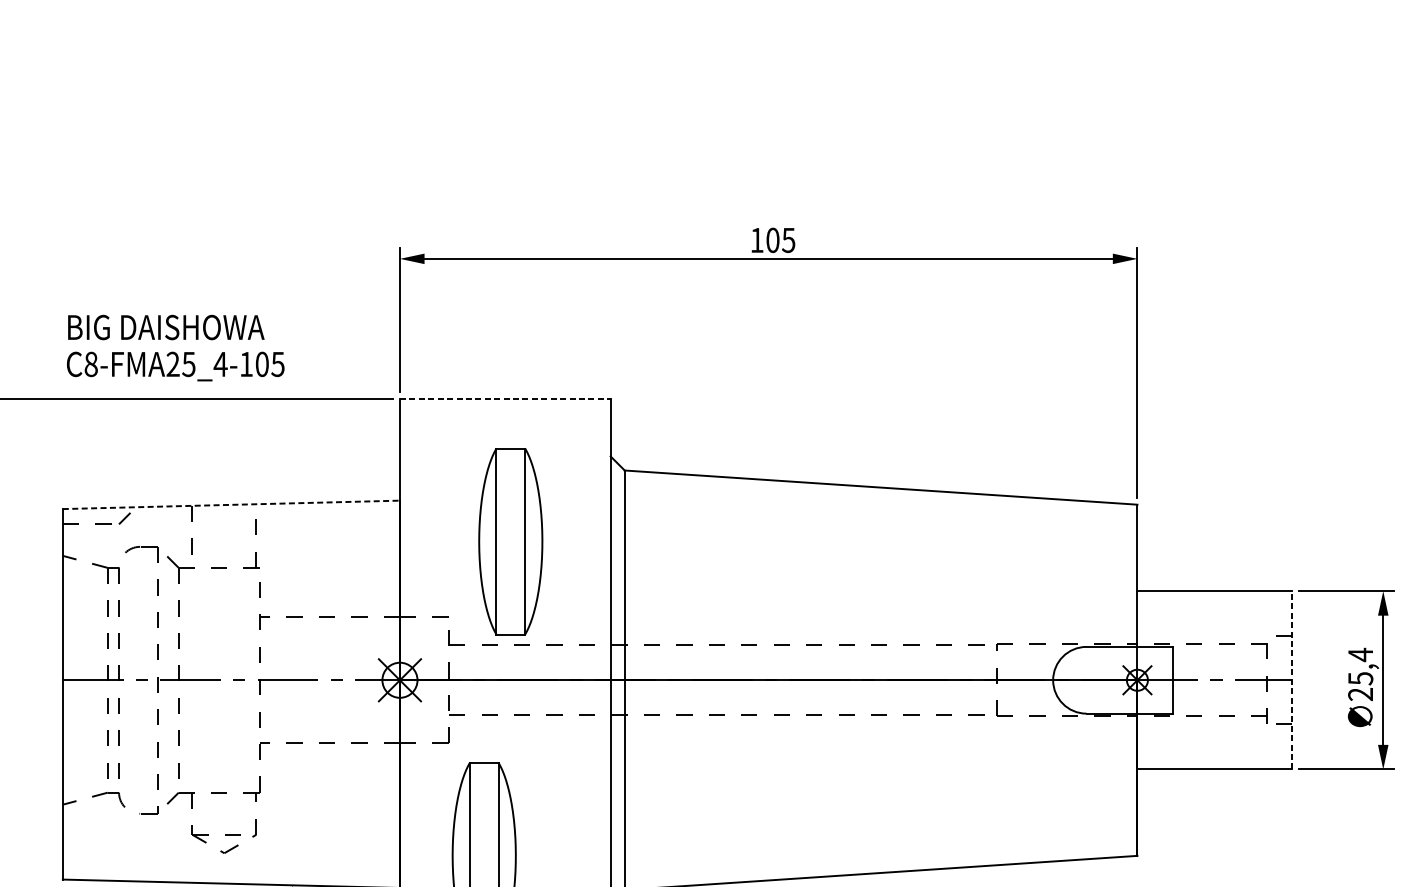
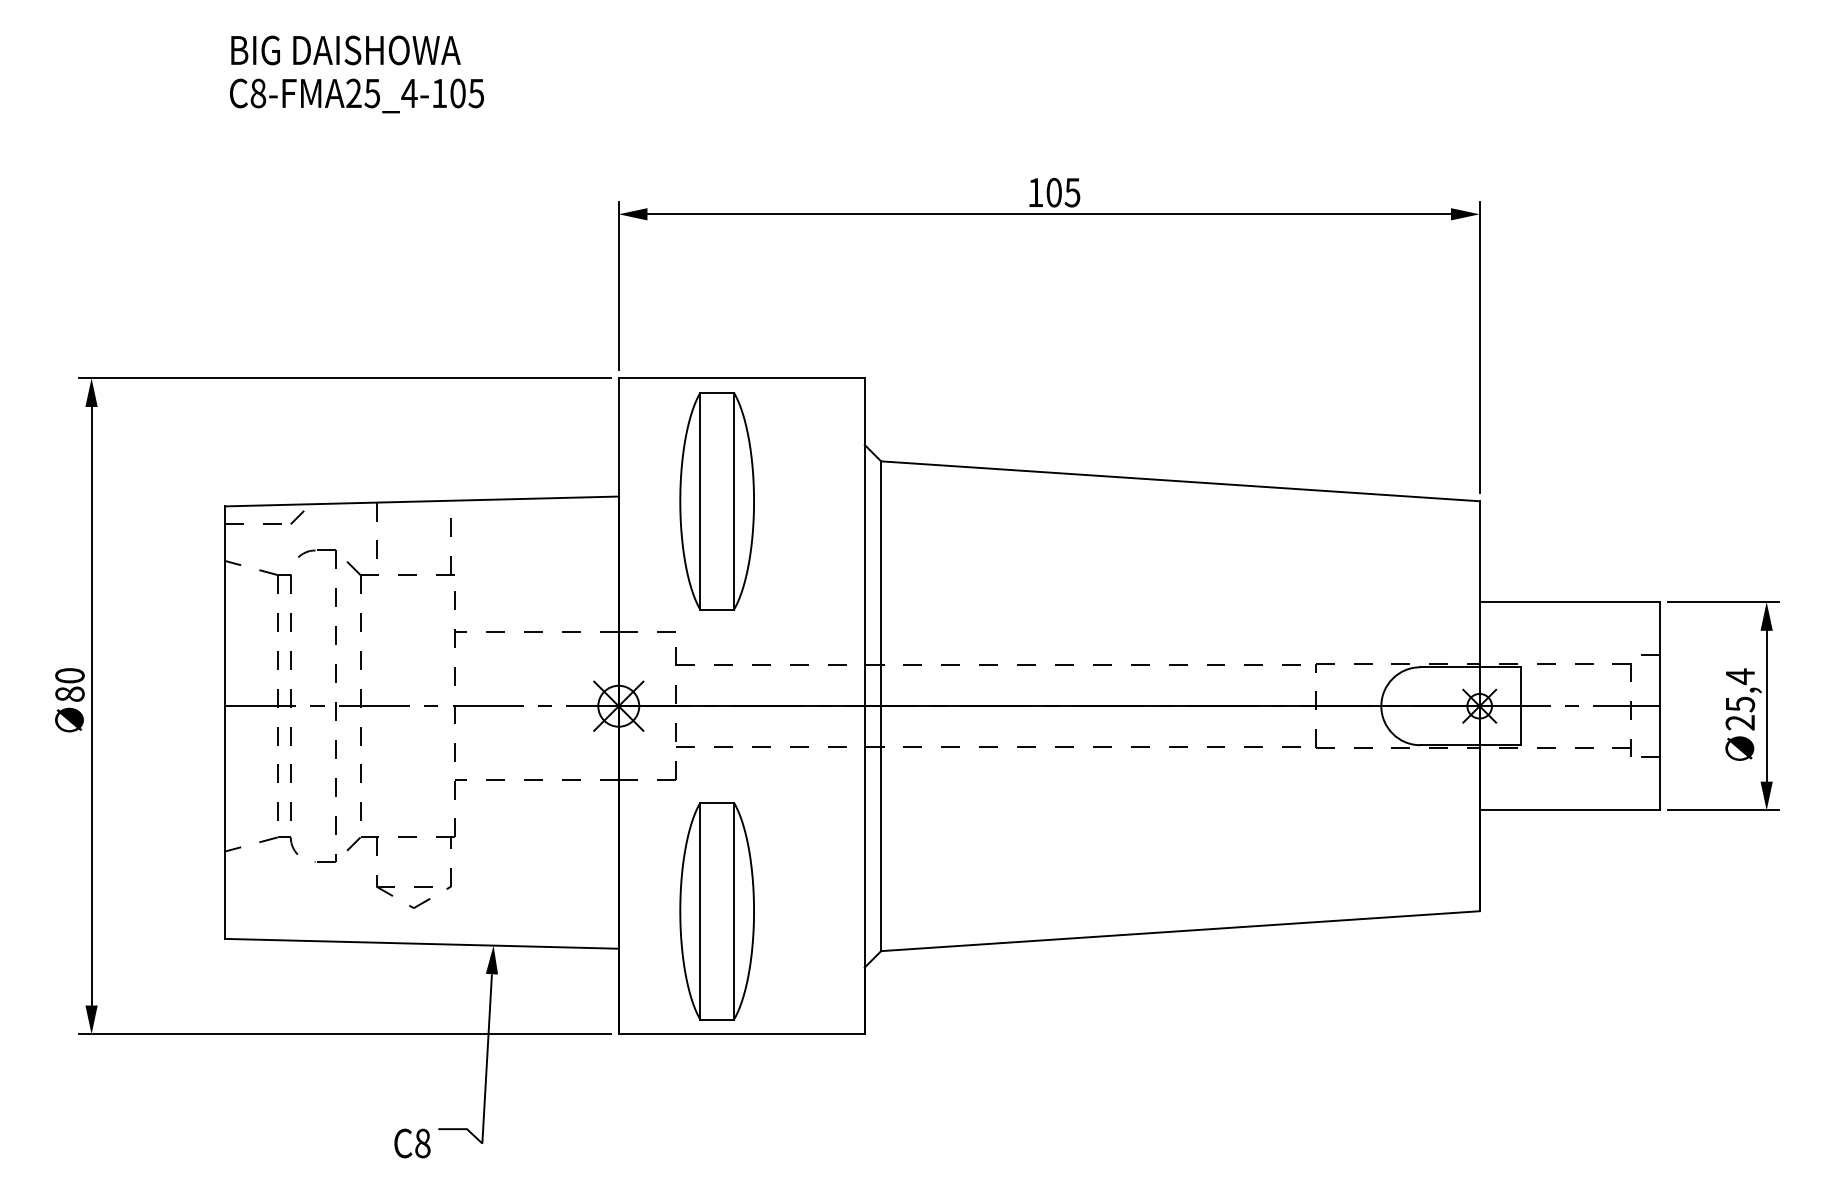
text: (175, 348) -> (356, 74), moved
line: (505, 399) -> (741, 378), dashed -> solid
line: (231, 504) -> (422, 501), dashed -> solid
part: (510, 541) -> (716, 501), moved
line: (1292, 679) -> (1660, 705), dashed -> solid

